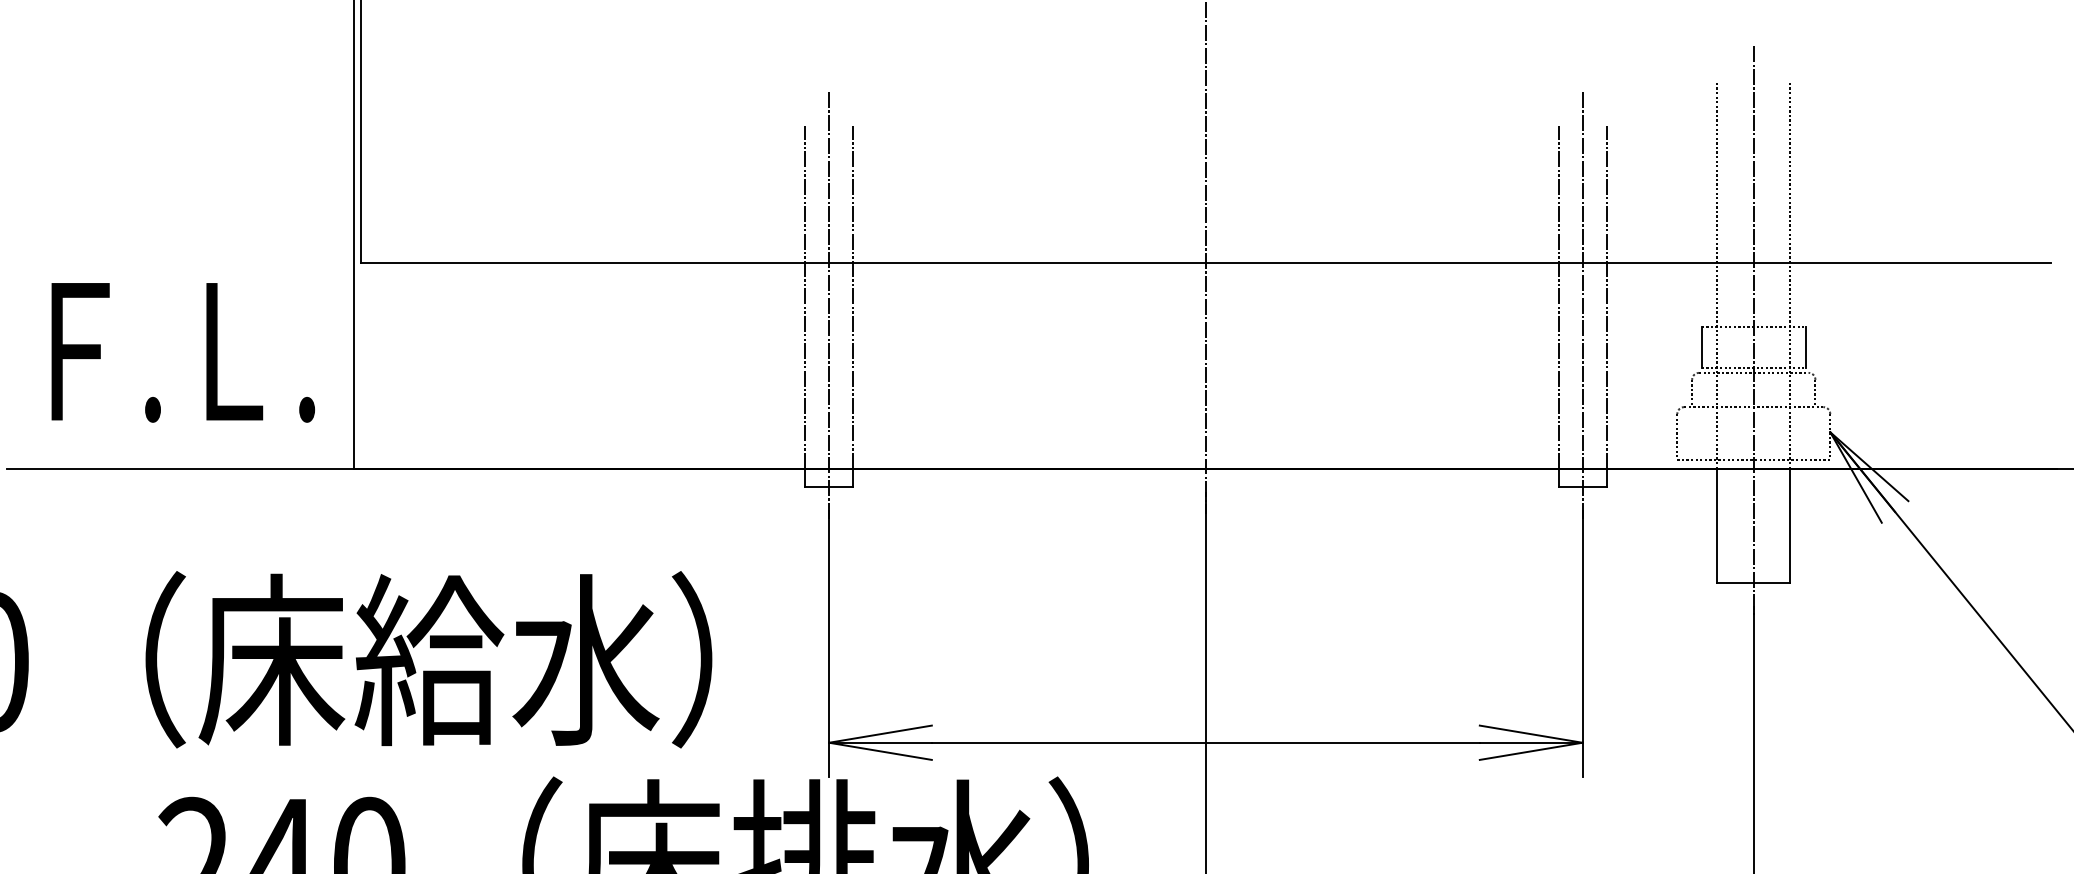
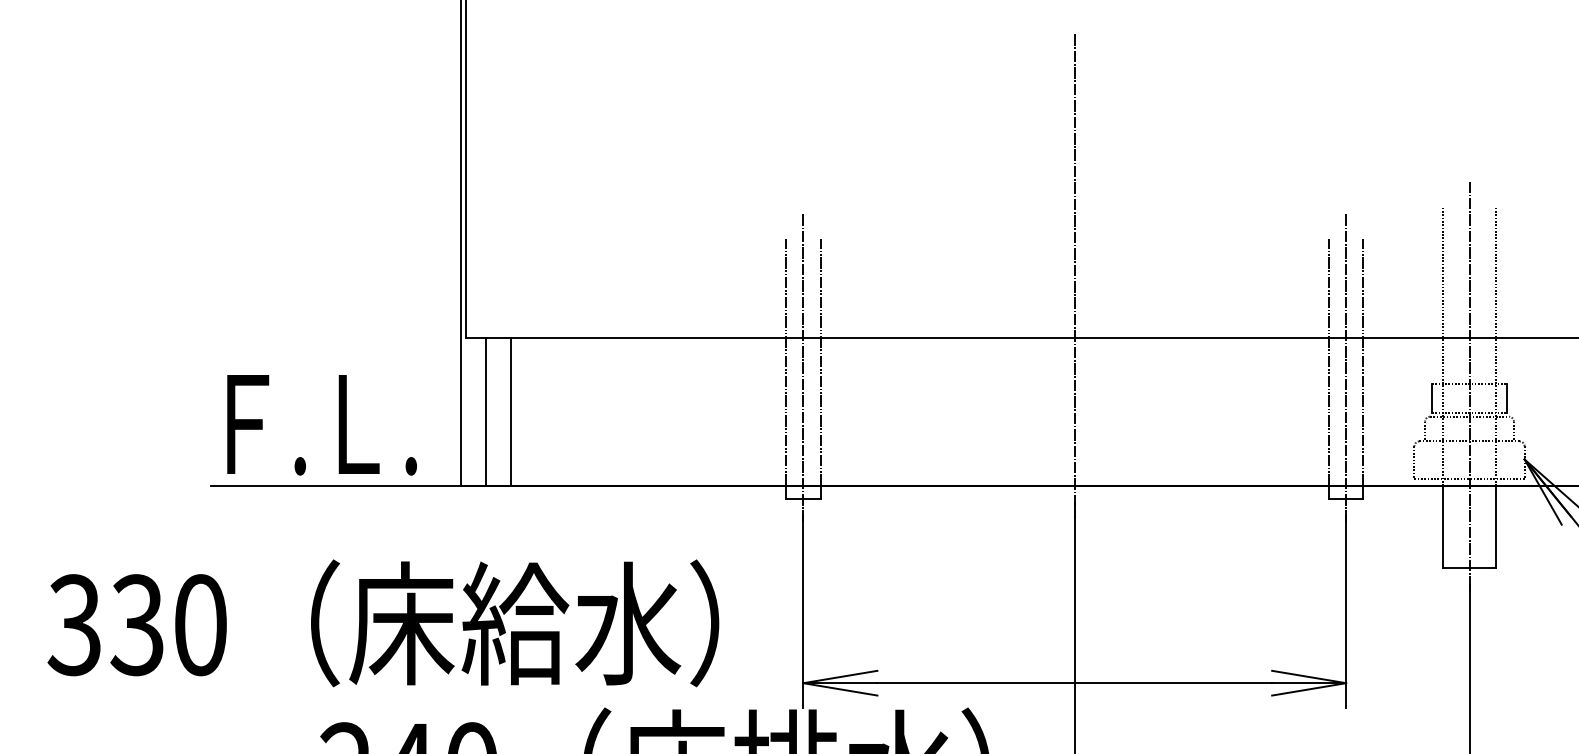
text: (182, 353) -> (321, 425), moved
line: (387, 365) -> (485, 411), added
line: (422, 365) -> (510, 411), added

